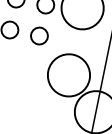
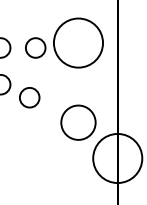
circle: (39, 35) -> (29, 97), moved
circle: (69, 75) -> (78, 122), size x0.7

